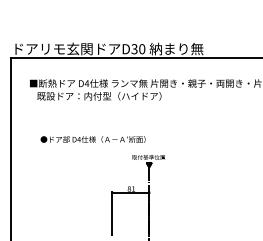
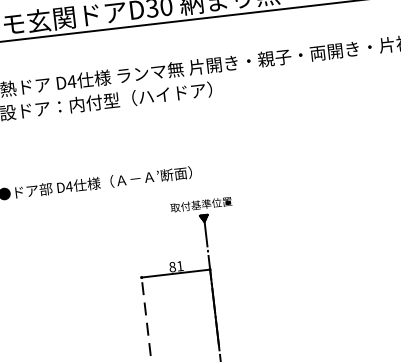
line: (112, 213) -> (146, 315), solid -> dashed

